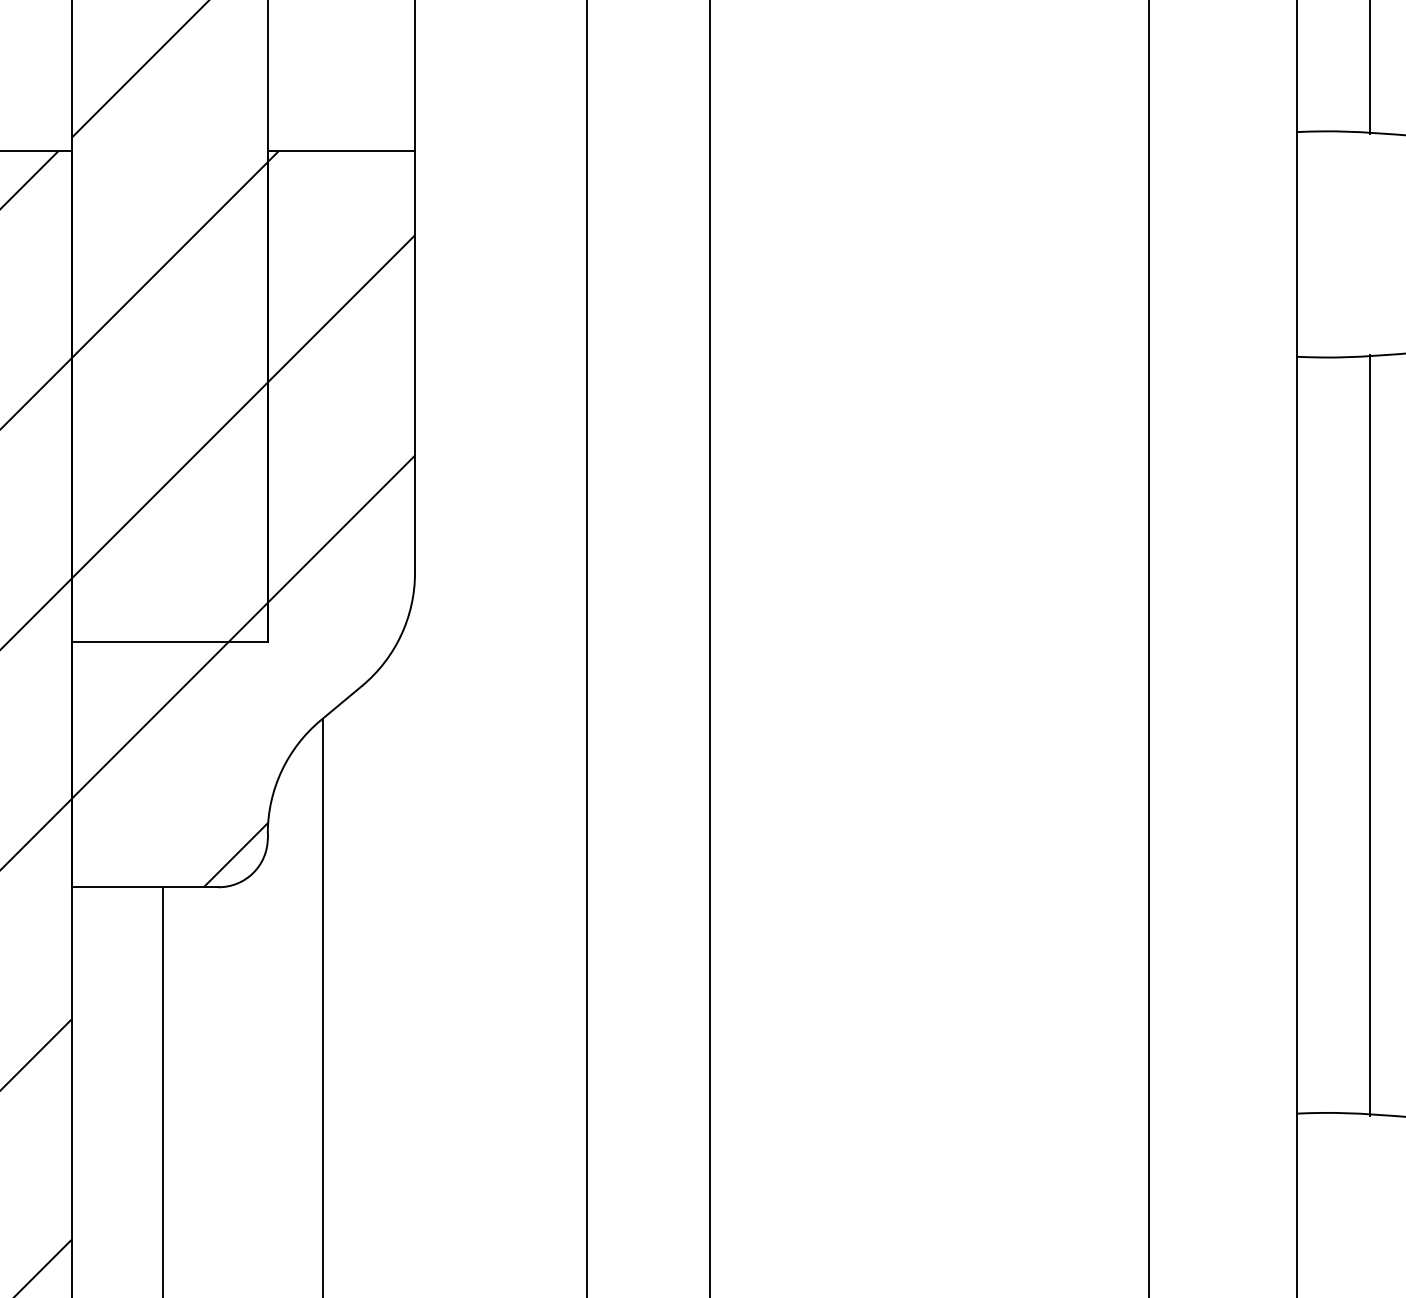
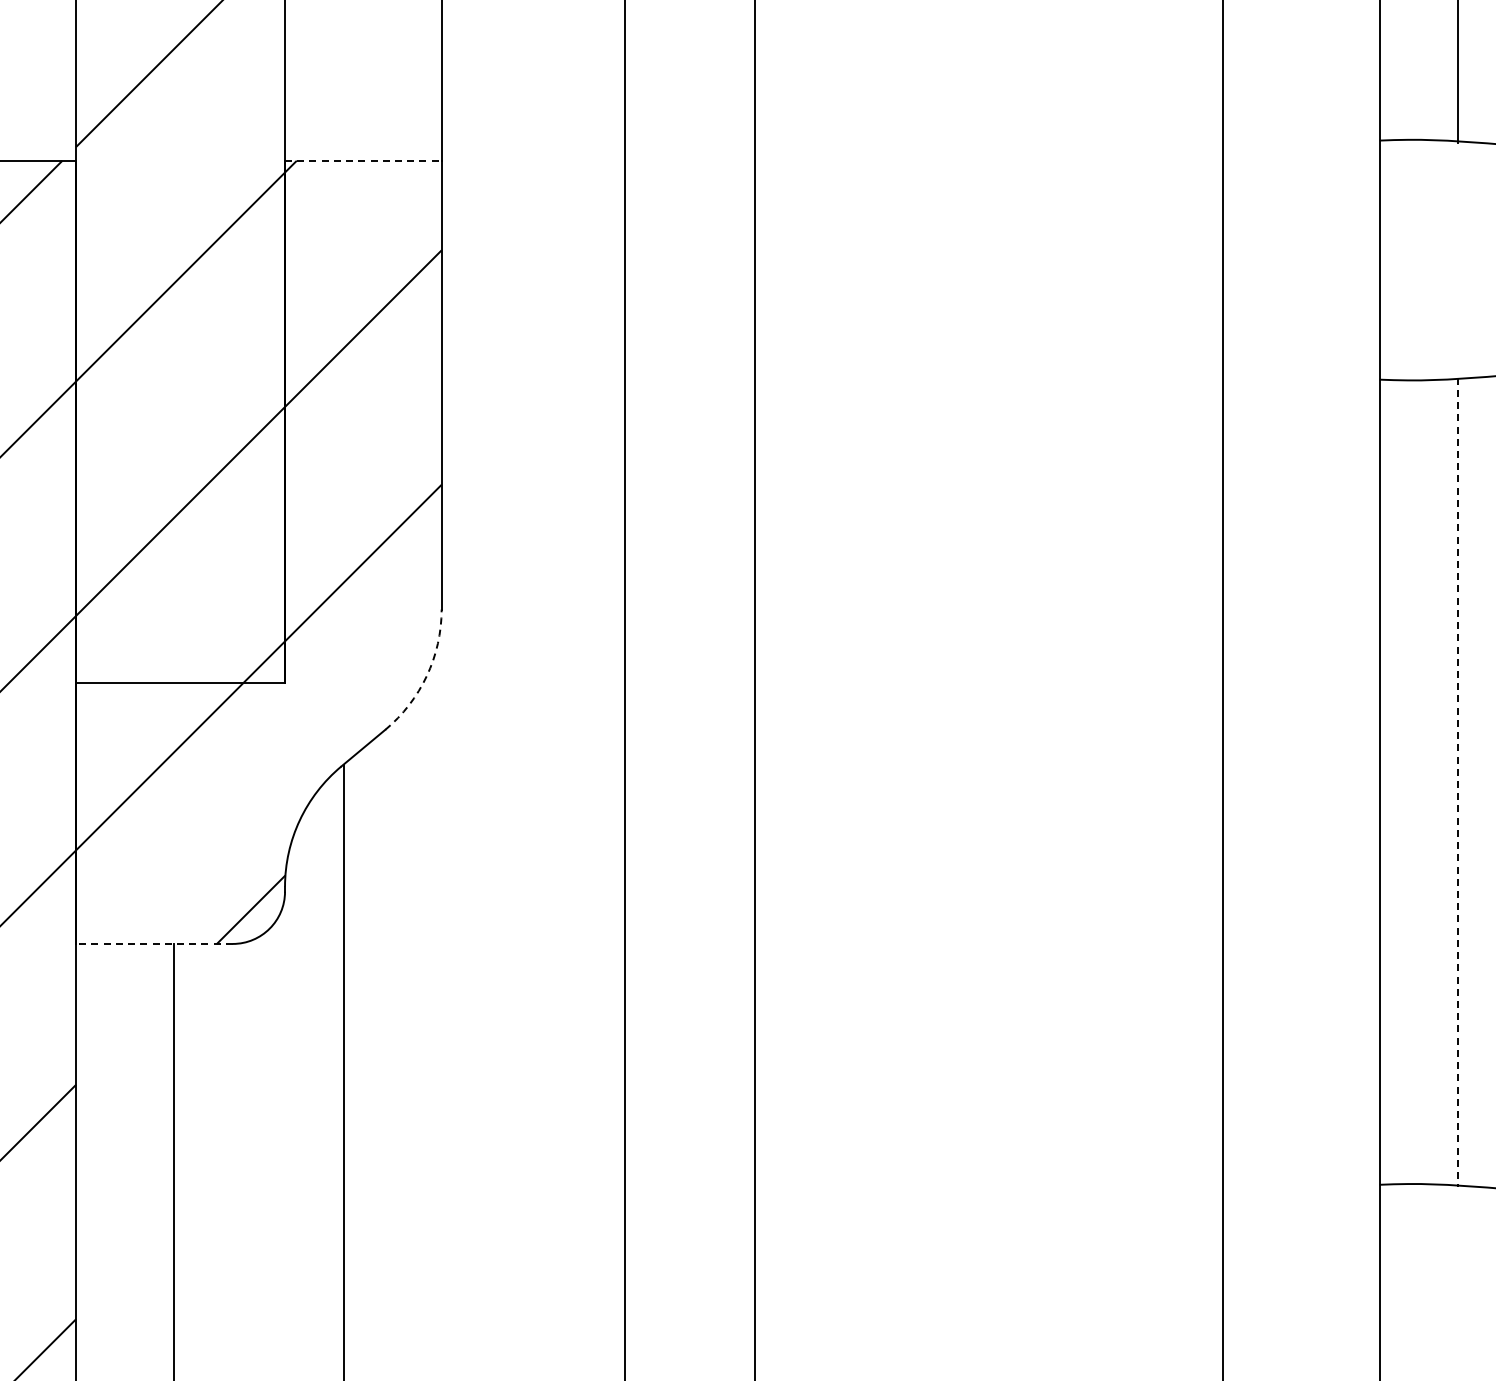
line: (341, 150) -> (363, 160), solid -> dashed
arc: (400, 634) -> (426, 675), solid -> dashed
line: (1369, 735) -> (1457, 782), solid -> dashed
line: (145, 886) -> (154, 943), solid -> dashed

